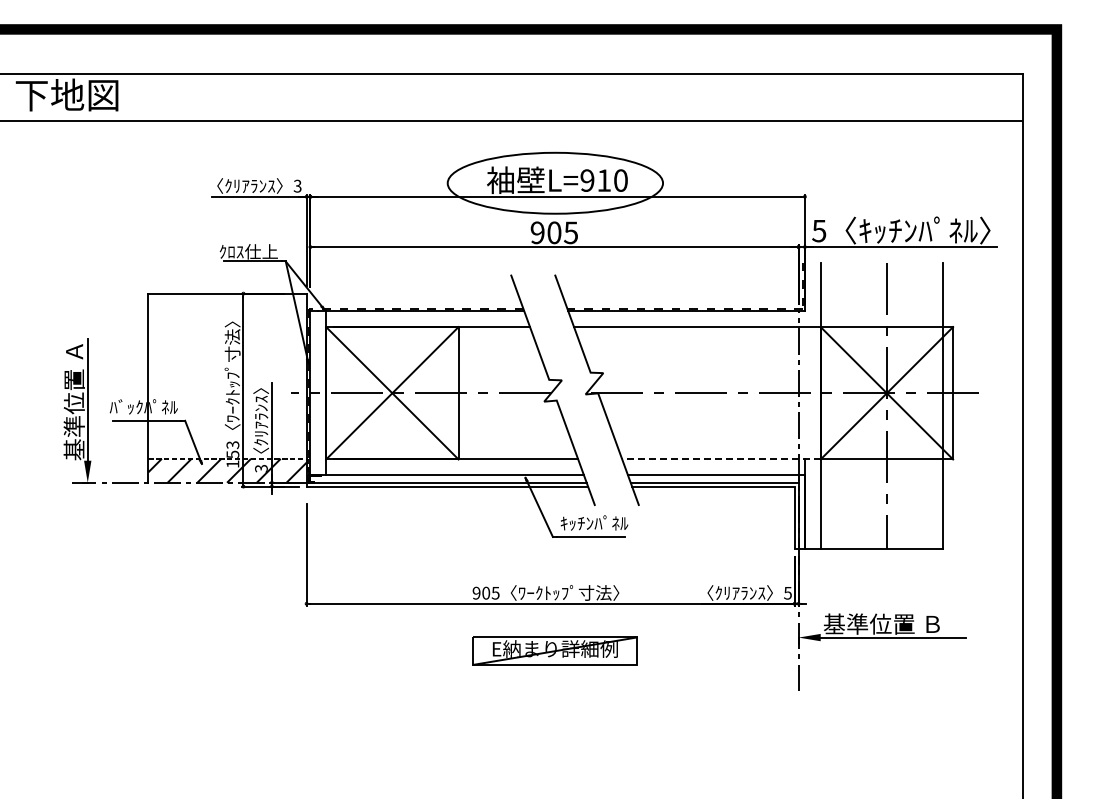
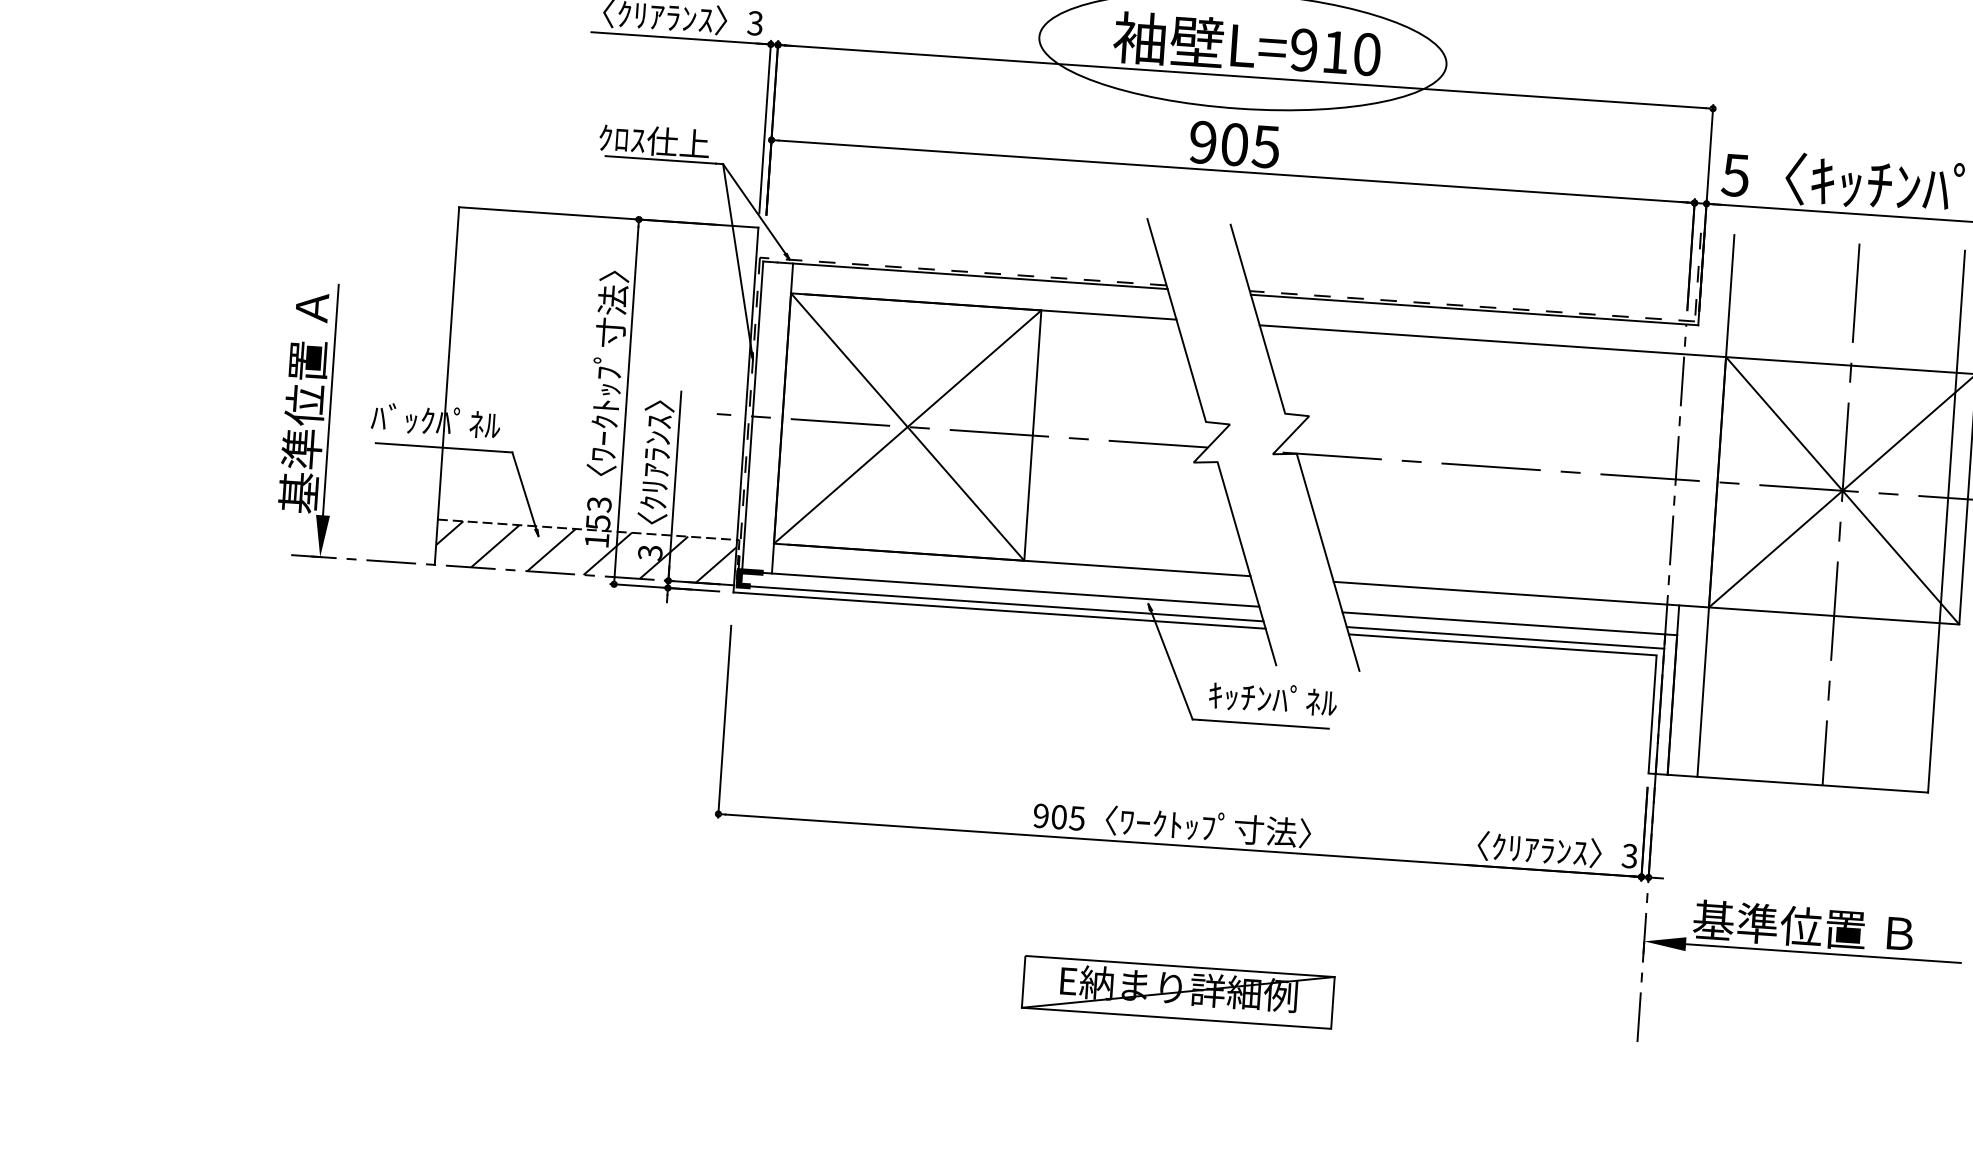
line: (720, 459) -> (1519, 594), dashed -> solid
text: (787, 592) -> (1629, 854), 5 -> 3
part: (554, 650) -> (1177, 991), moved

